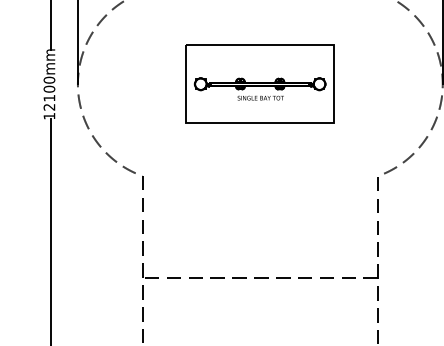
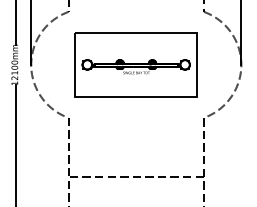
part: (258, 83) -> (135, 64), size x1.43

